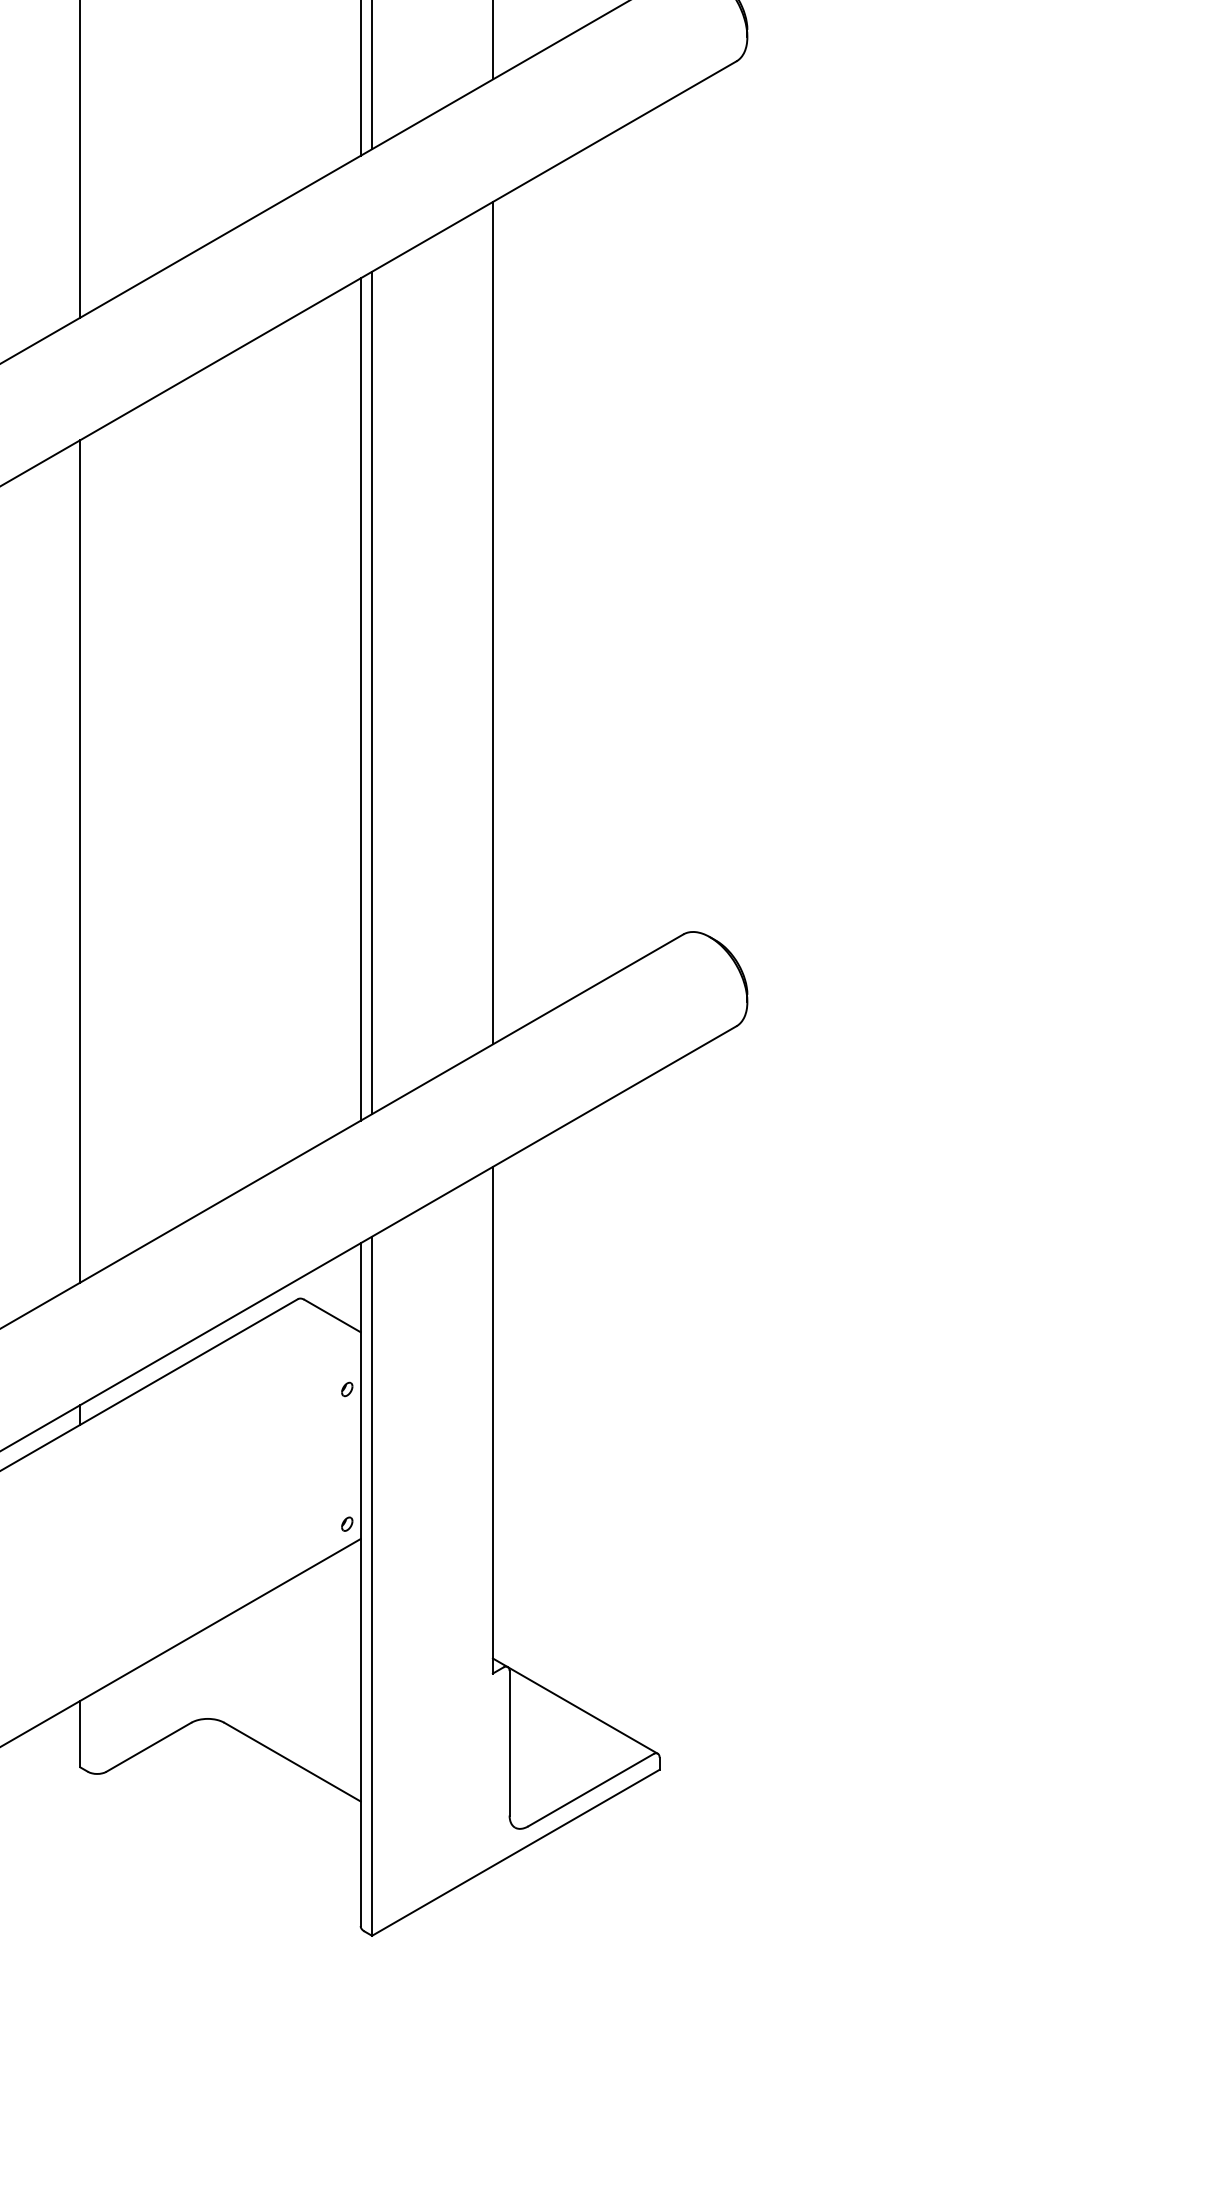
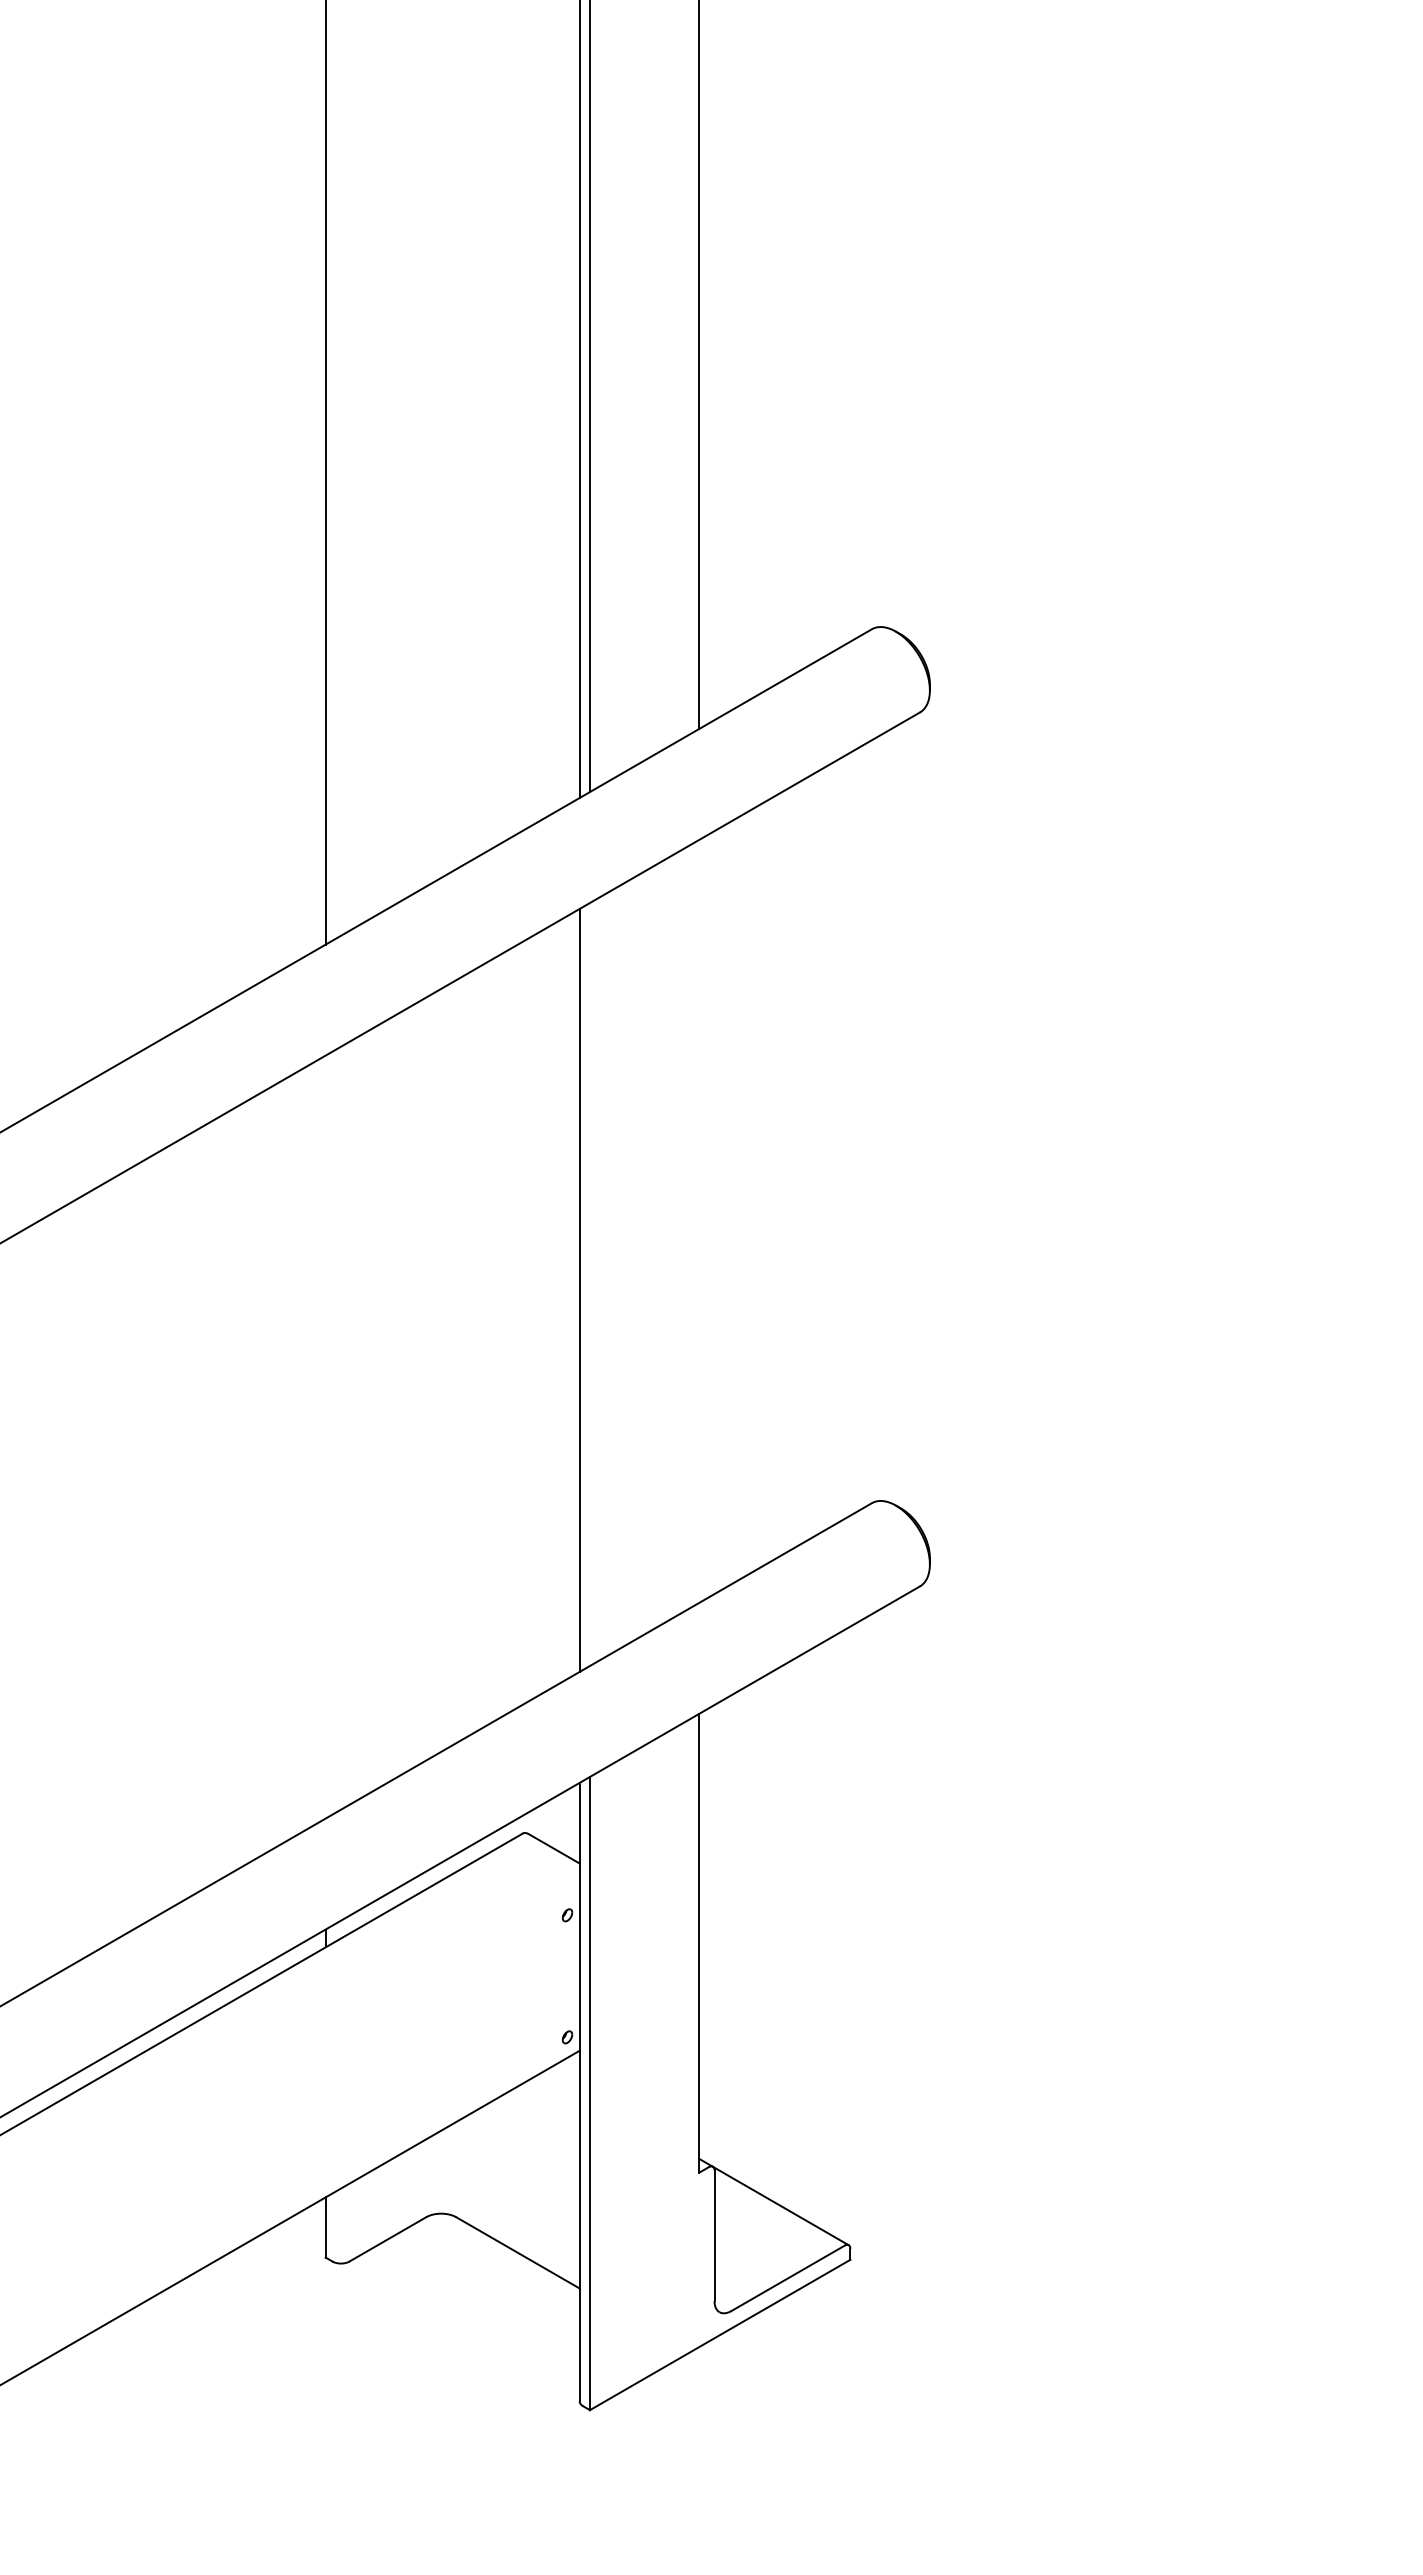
line: (493, 622) -> (699, 1220), removed
line: (371, 692) -> (589, 1284), removed
line: (80, 860) -> (325, 1436), removed

